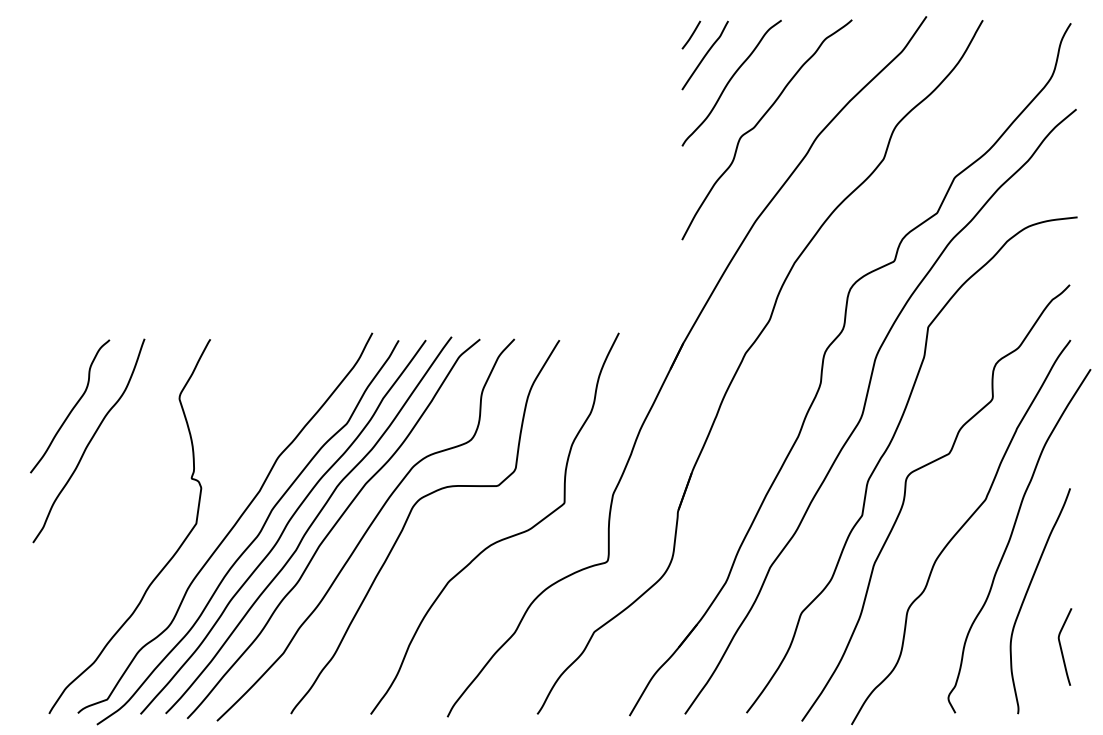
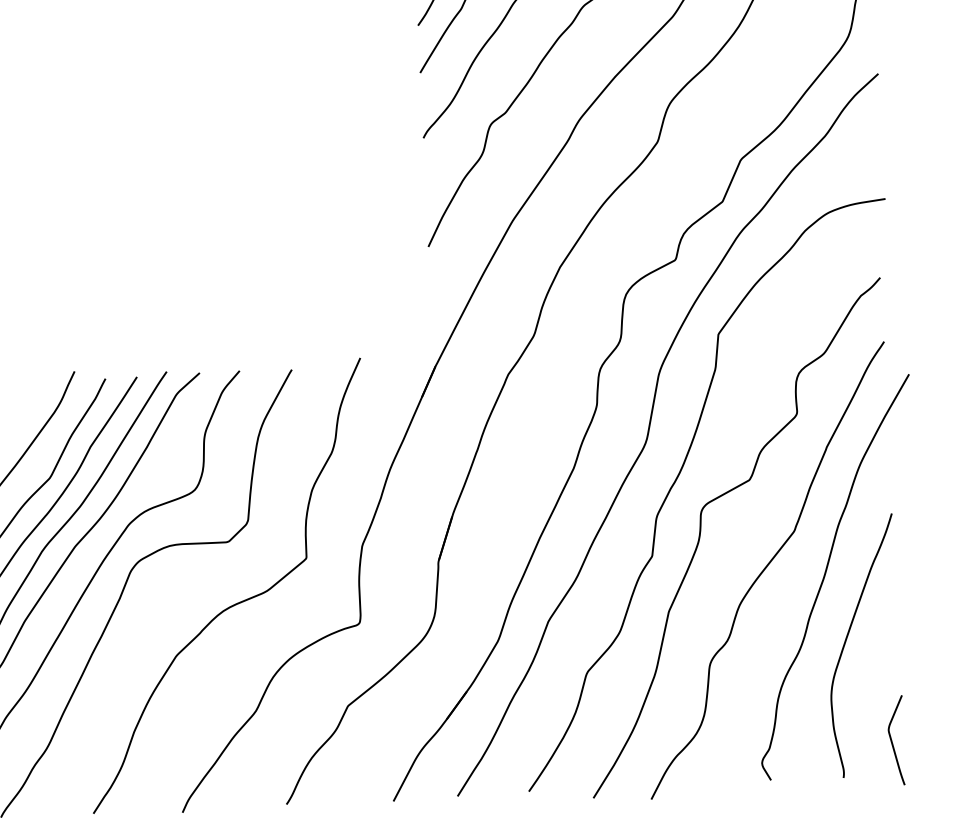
curve: (1061, 646) -> (892, 740), moved

